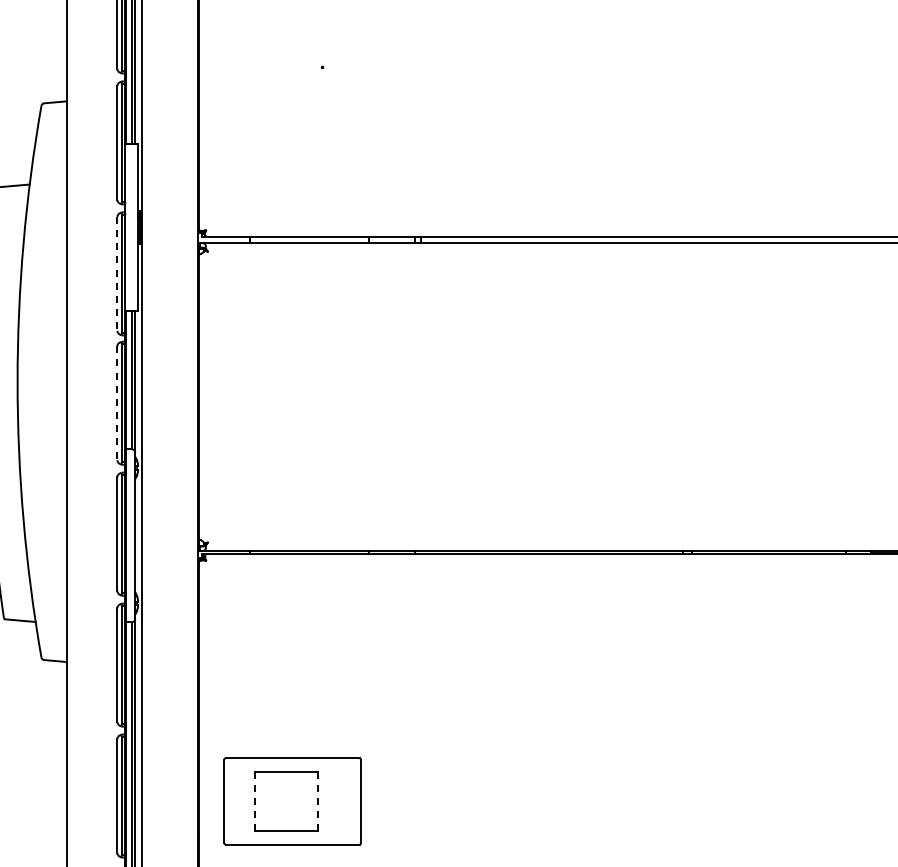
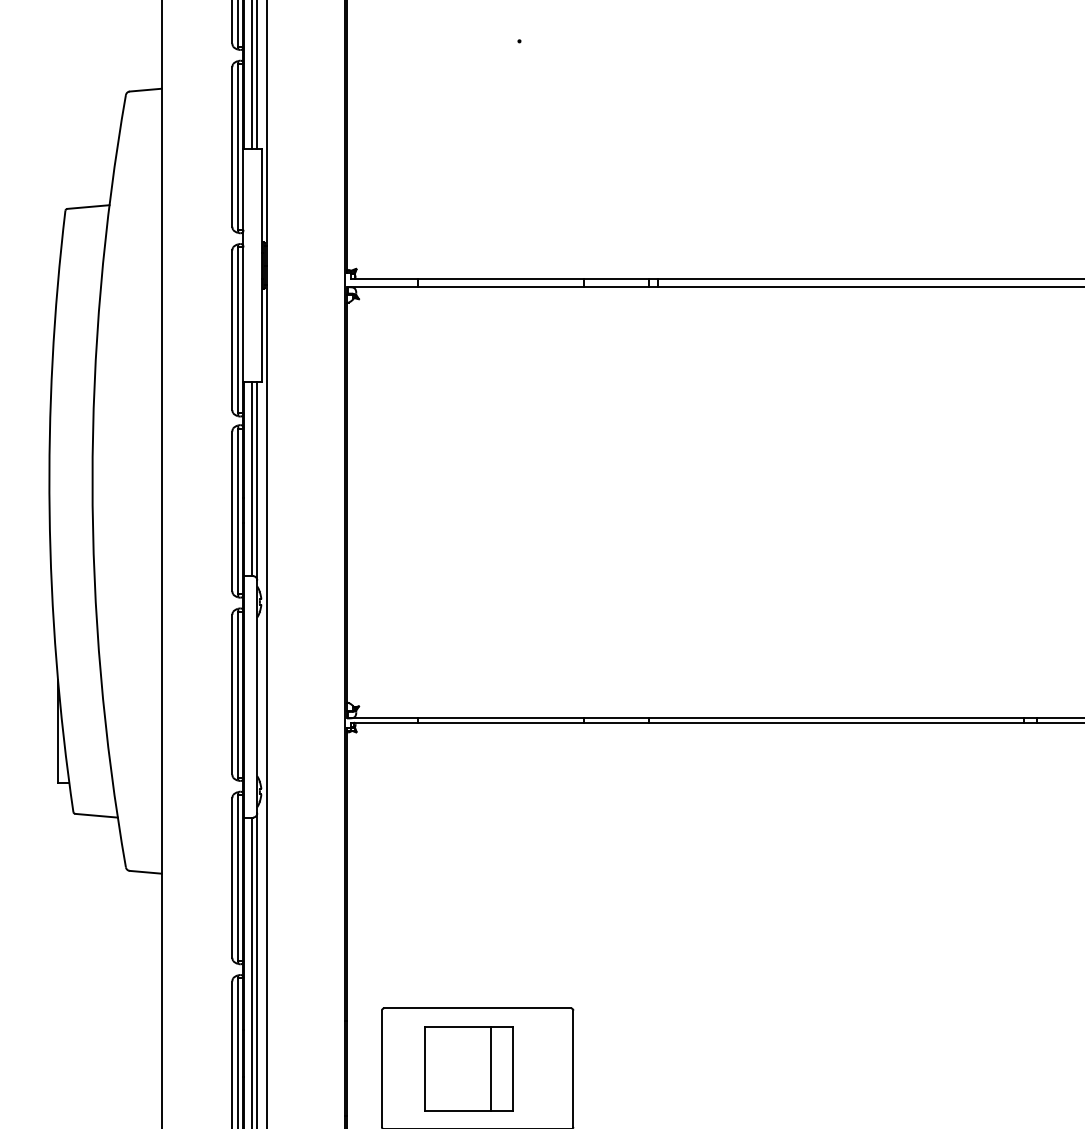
line: (117, 273) -> (232, 329), dashed -> solid
line: (117, 403) -> (232, 511), dashed -> solid
line: (254, 801) -> (424, 1068), dashed -> solid
line: (302, 801) -> (491, 1068), added
line: (317, 801) -> (512, 1068), dashed -> solid

